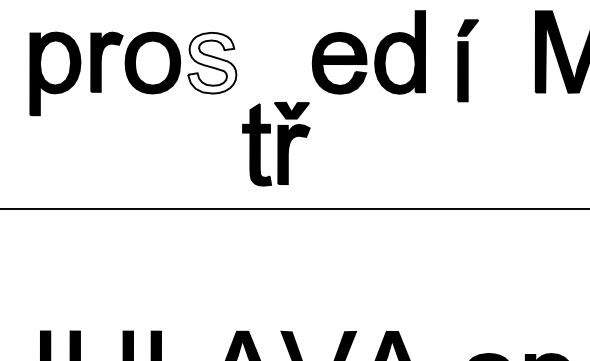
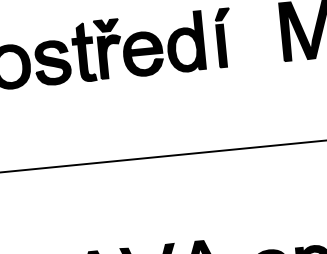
part: (467, 60) -> (224, 37), moved
fill: (212, 62) -> (52, 62), added
part: (276, 143) -> (97, 50), moved

